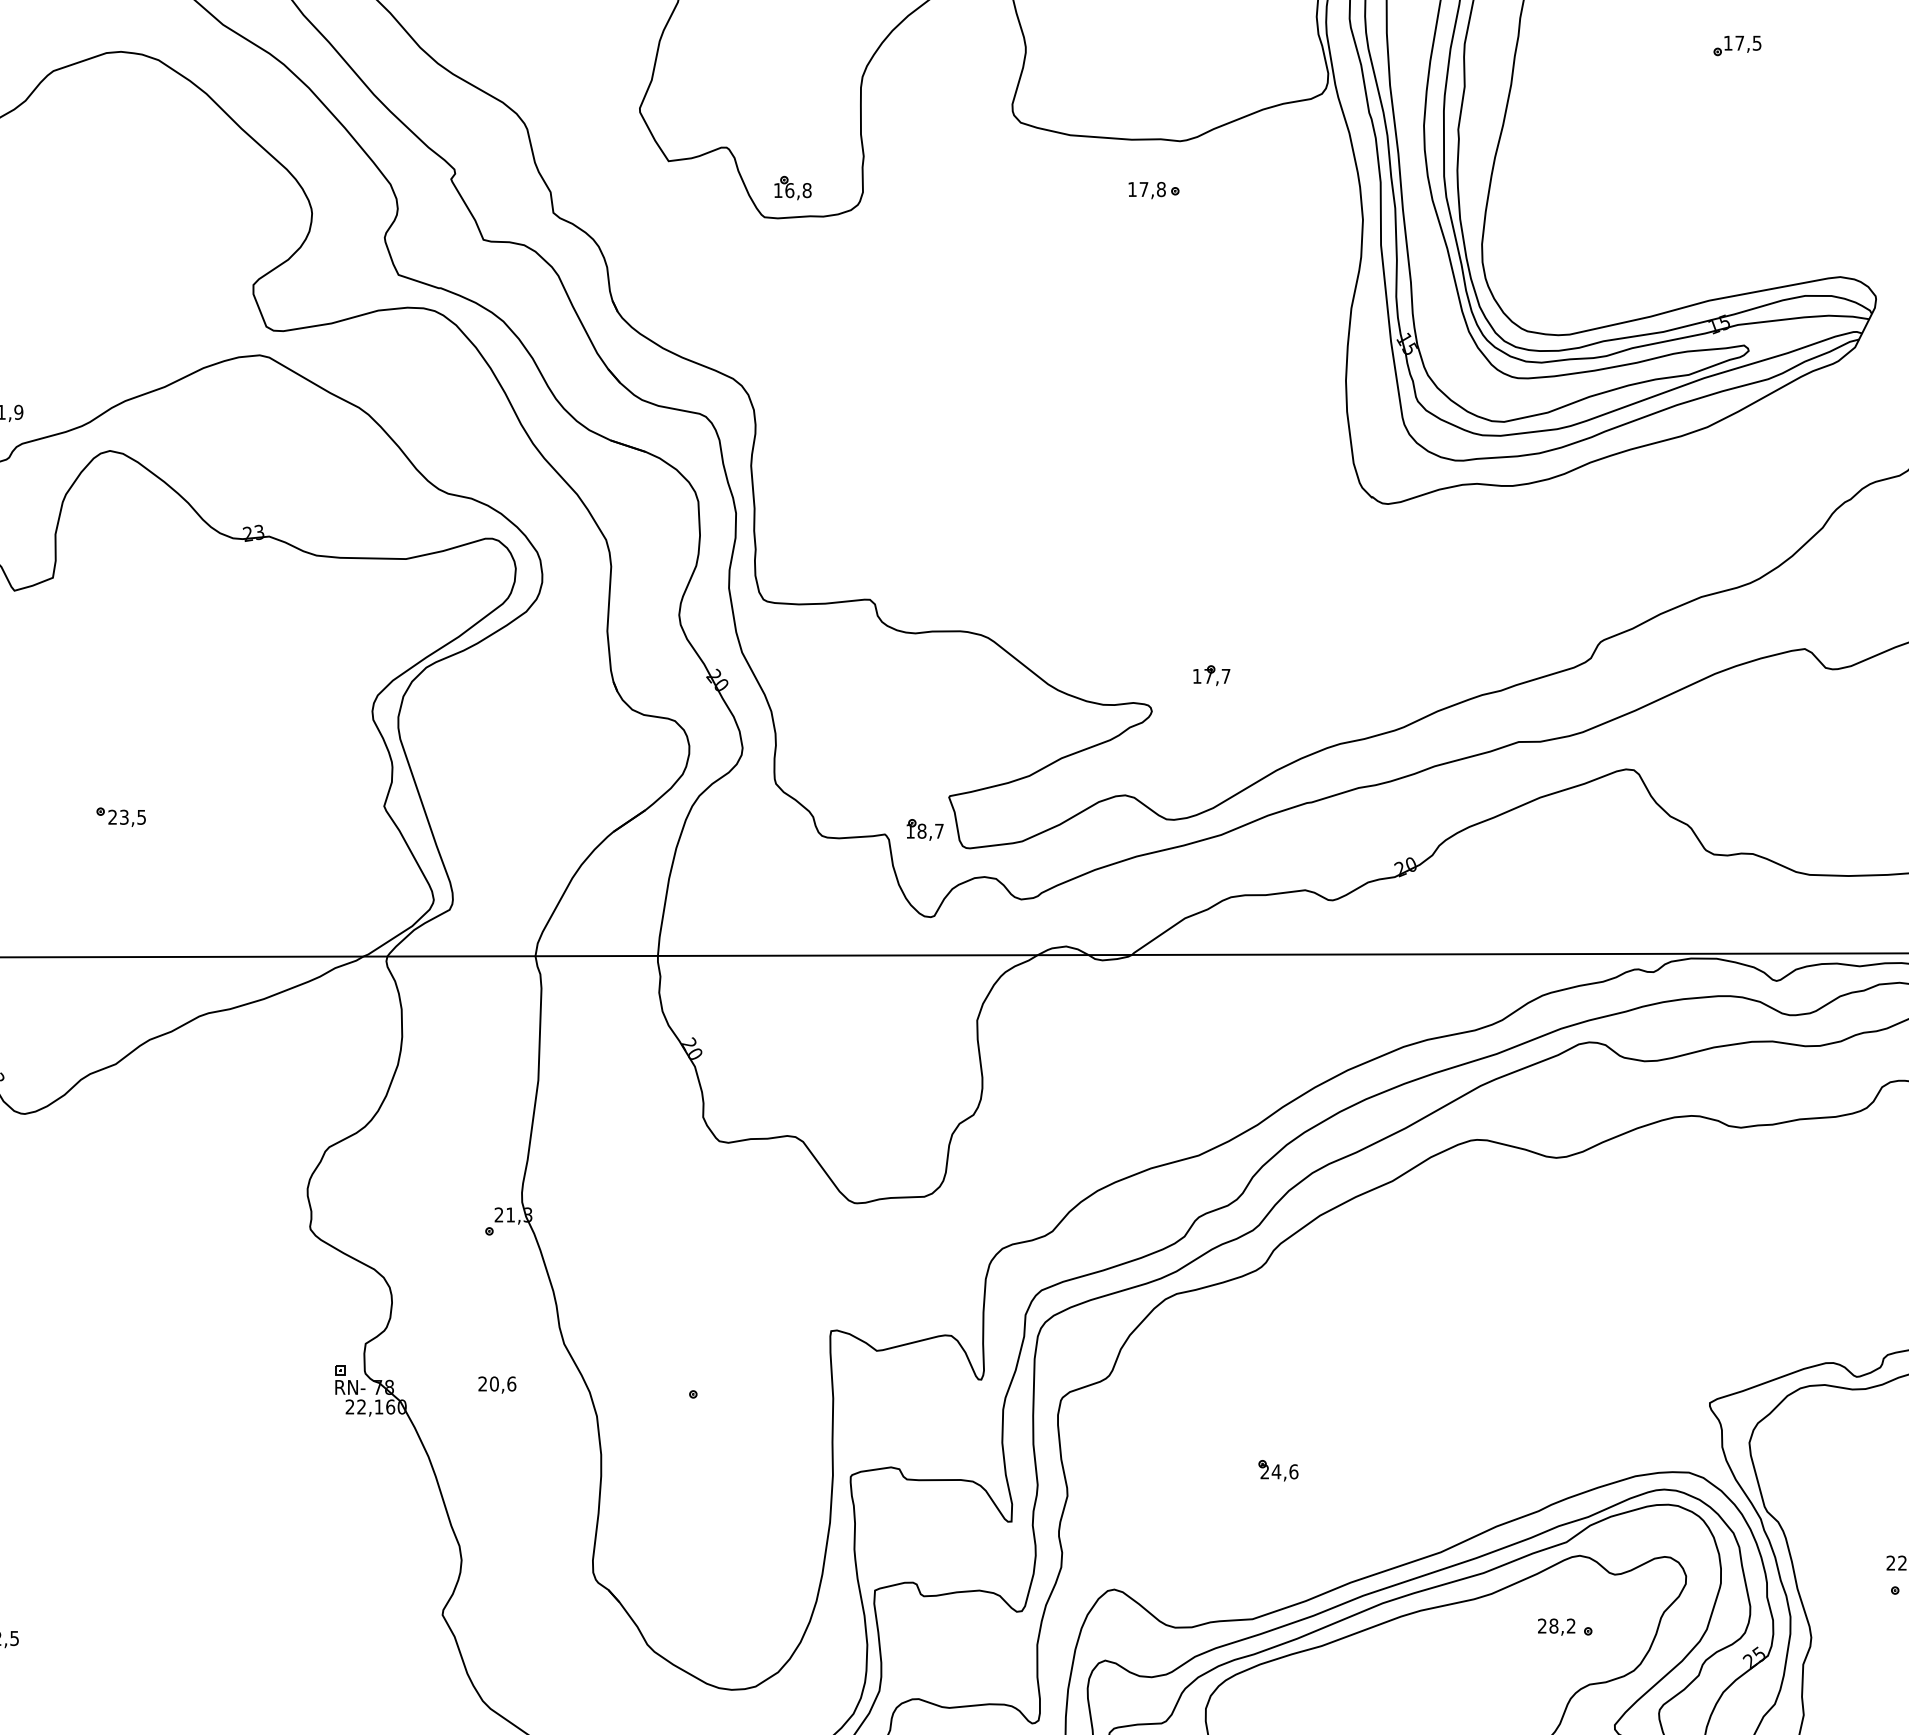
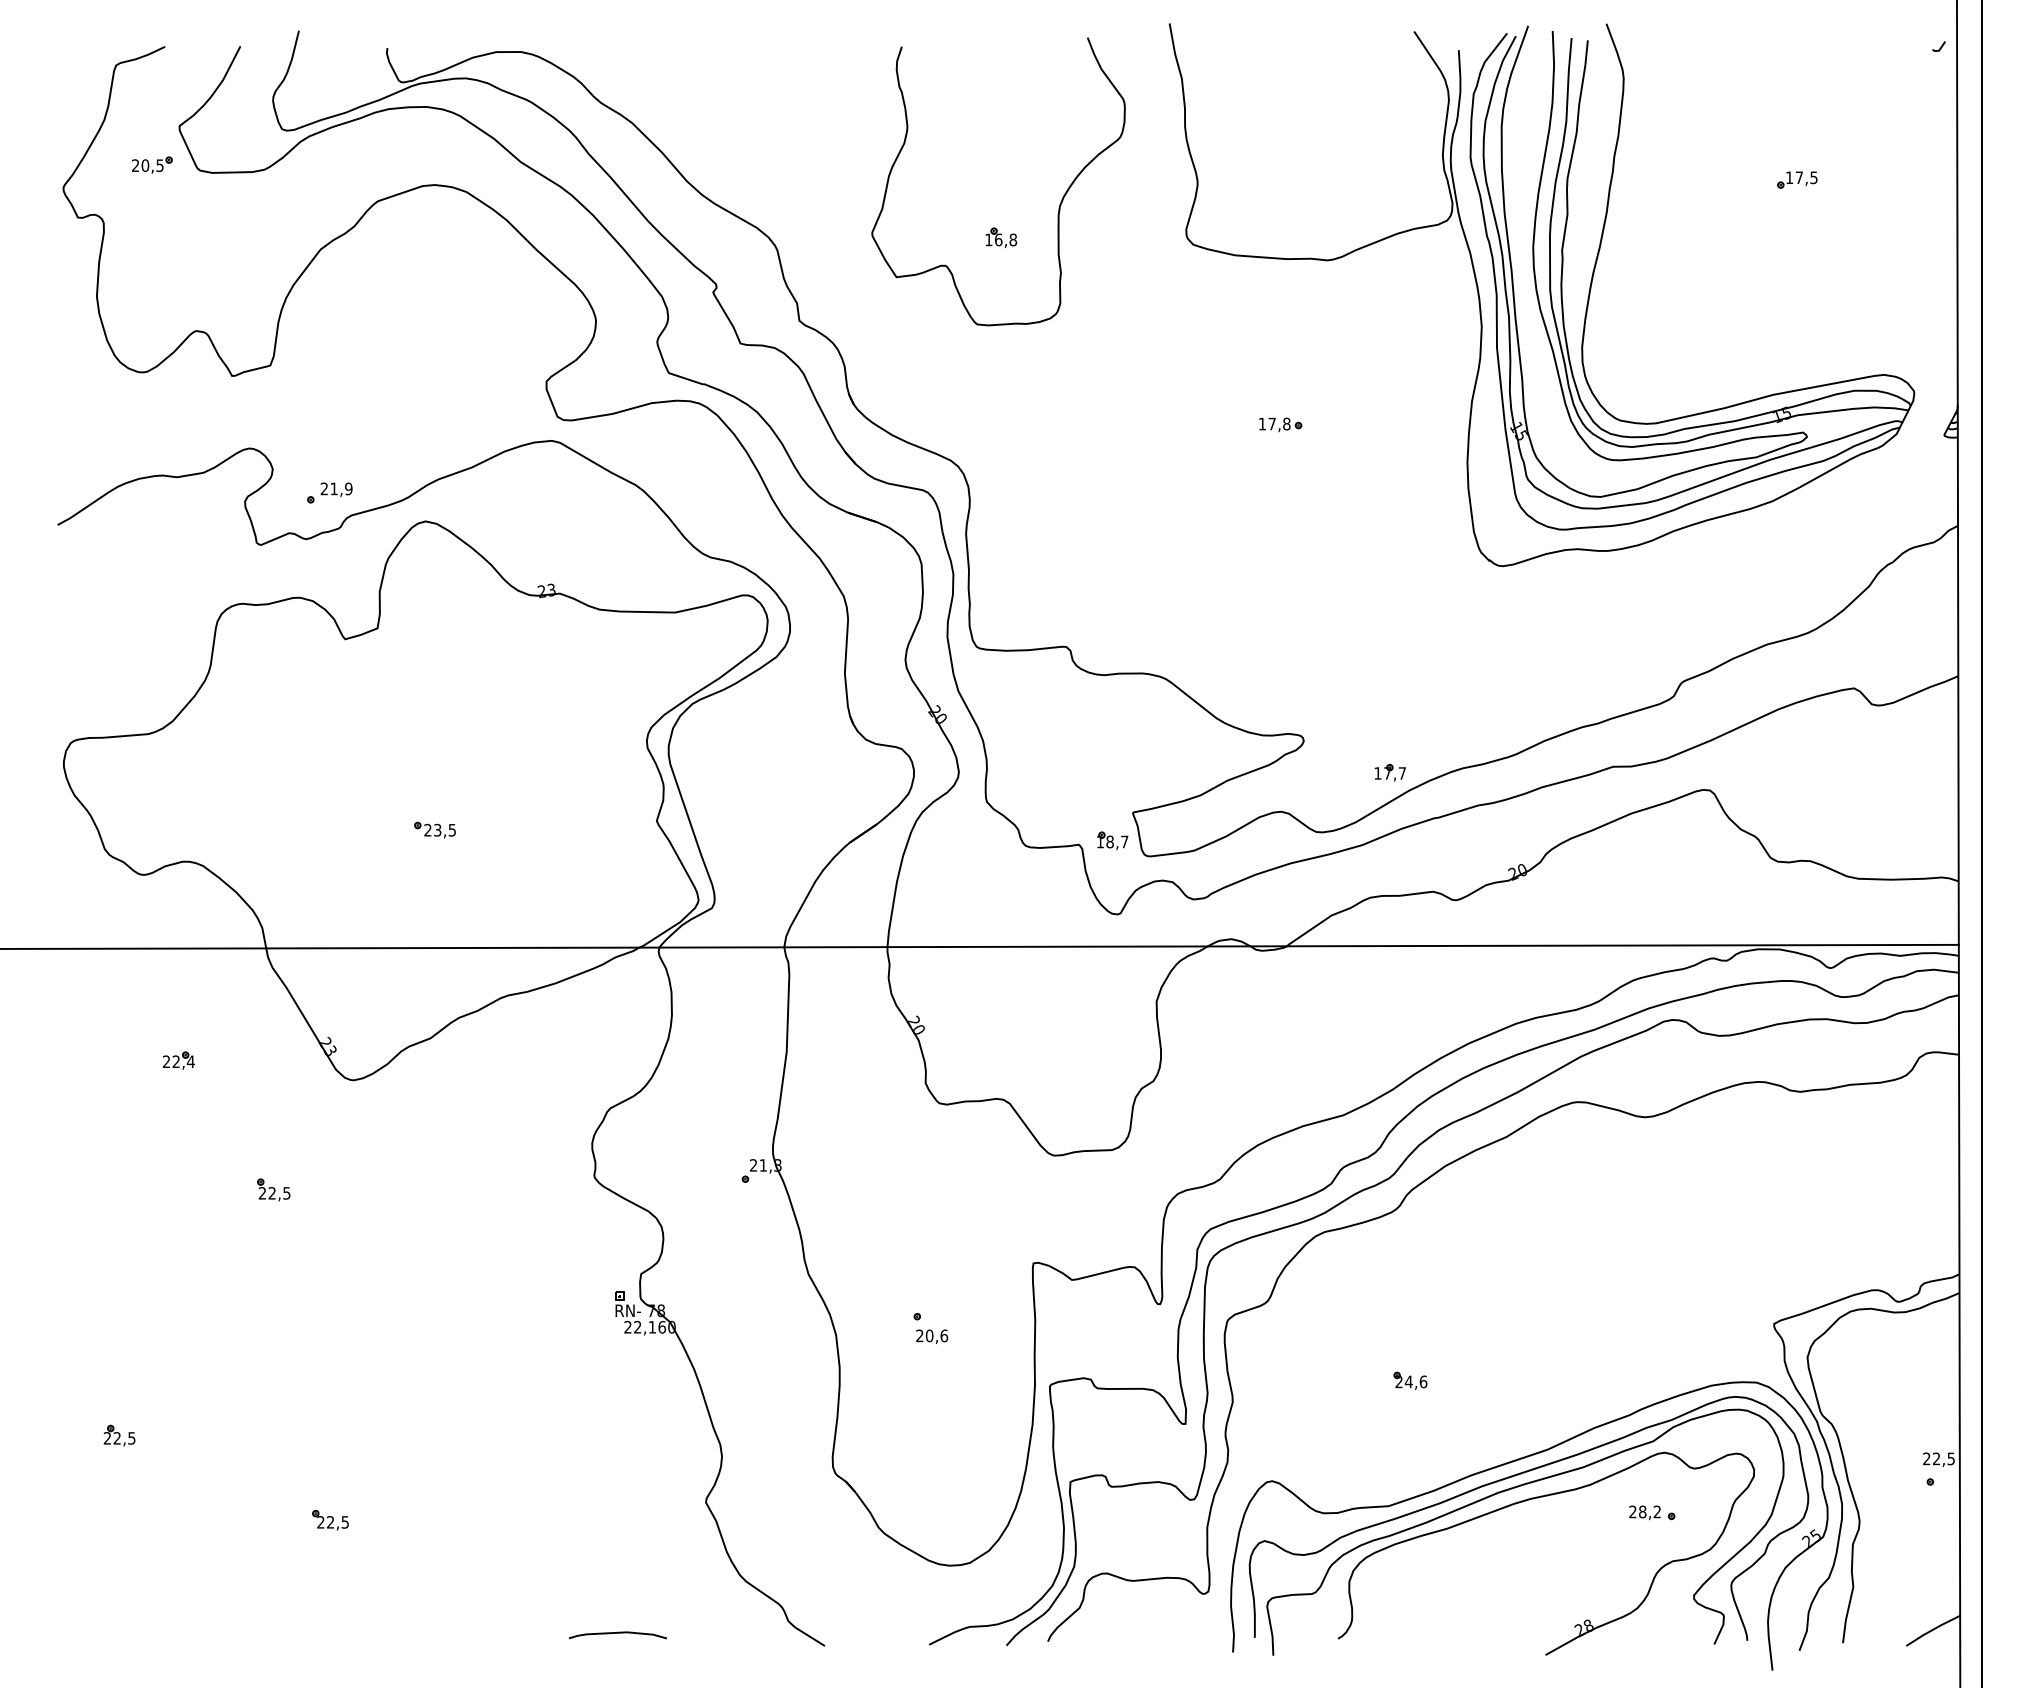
part: (793, 187) -> (1001, 237), moved
part: (1153, 190) -> (1280, 424), moved
part: (1210, 675) -> (1389, 772), moved
text: (497, 1384) -> (932, 1336), moved

